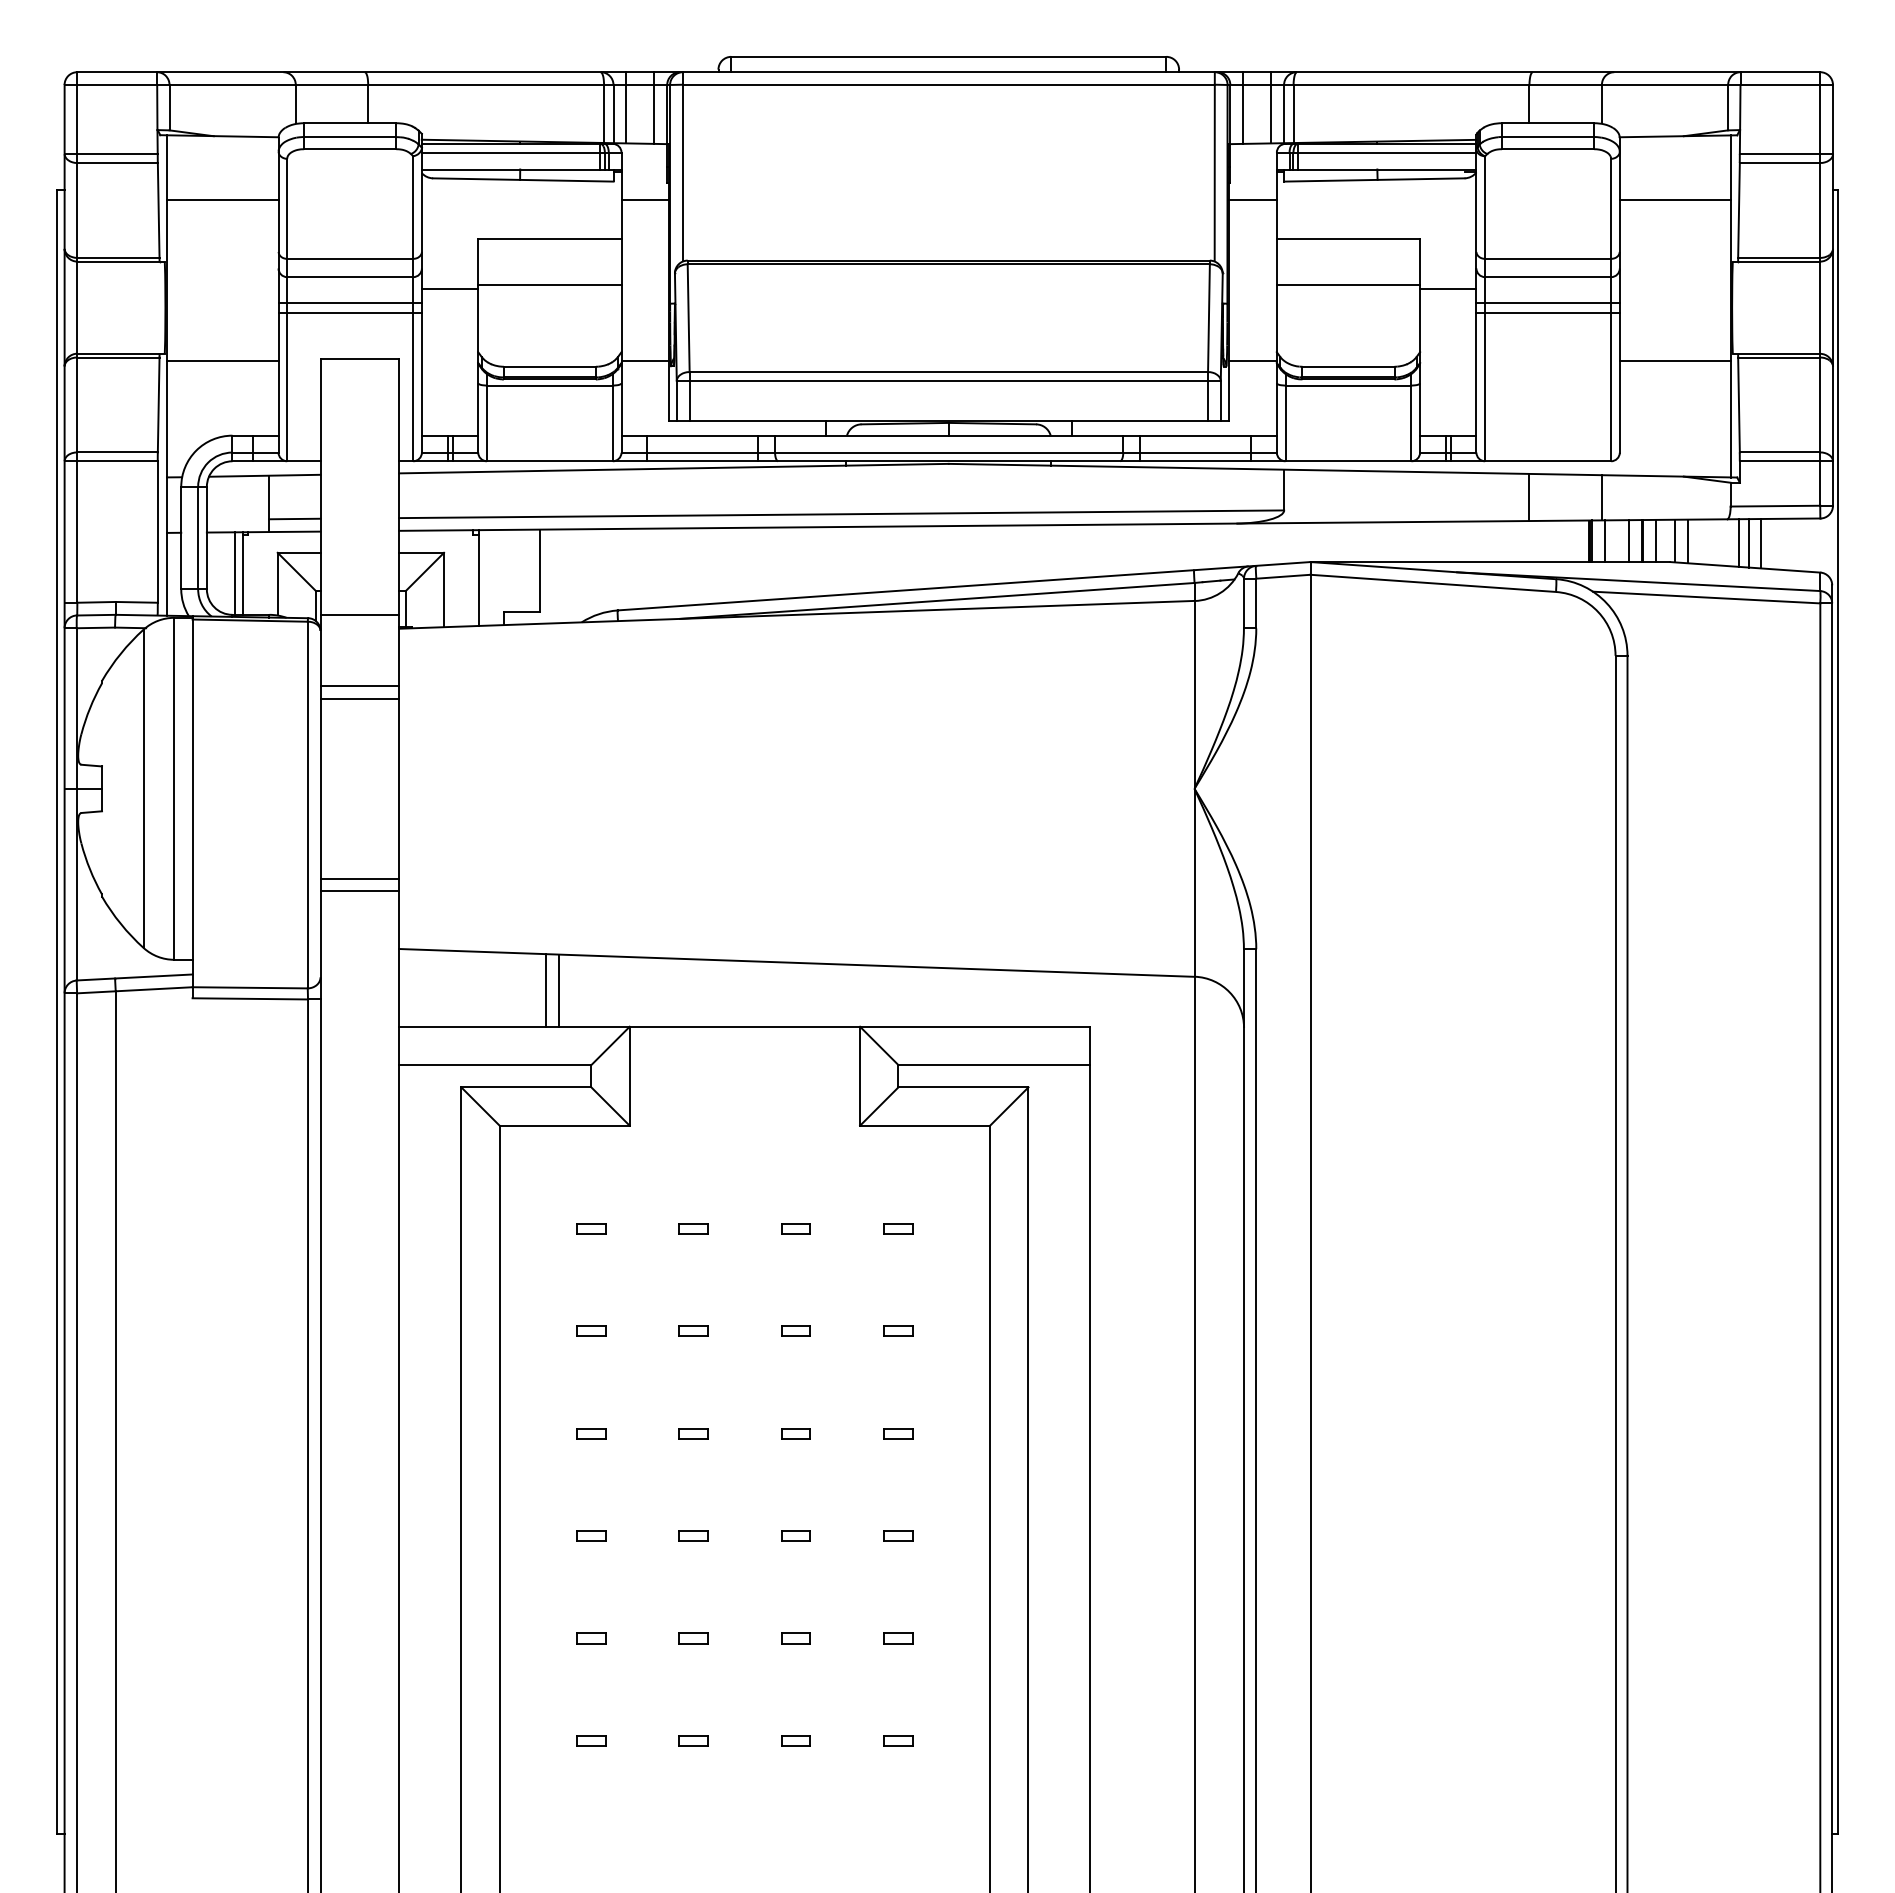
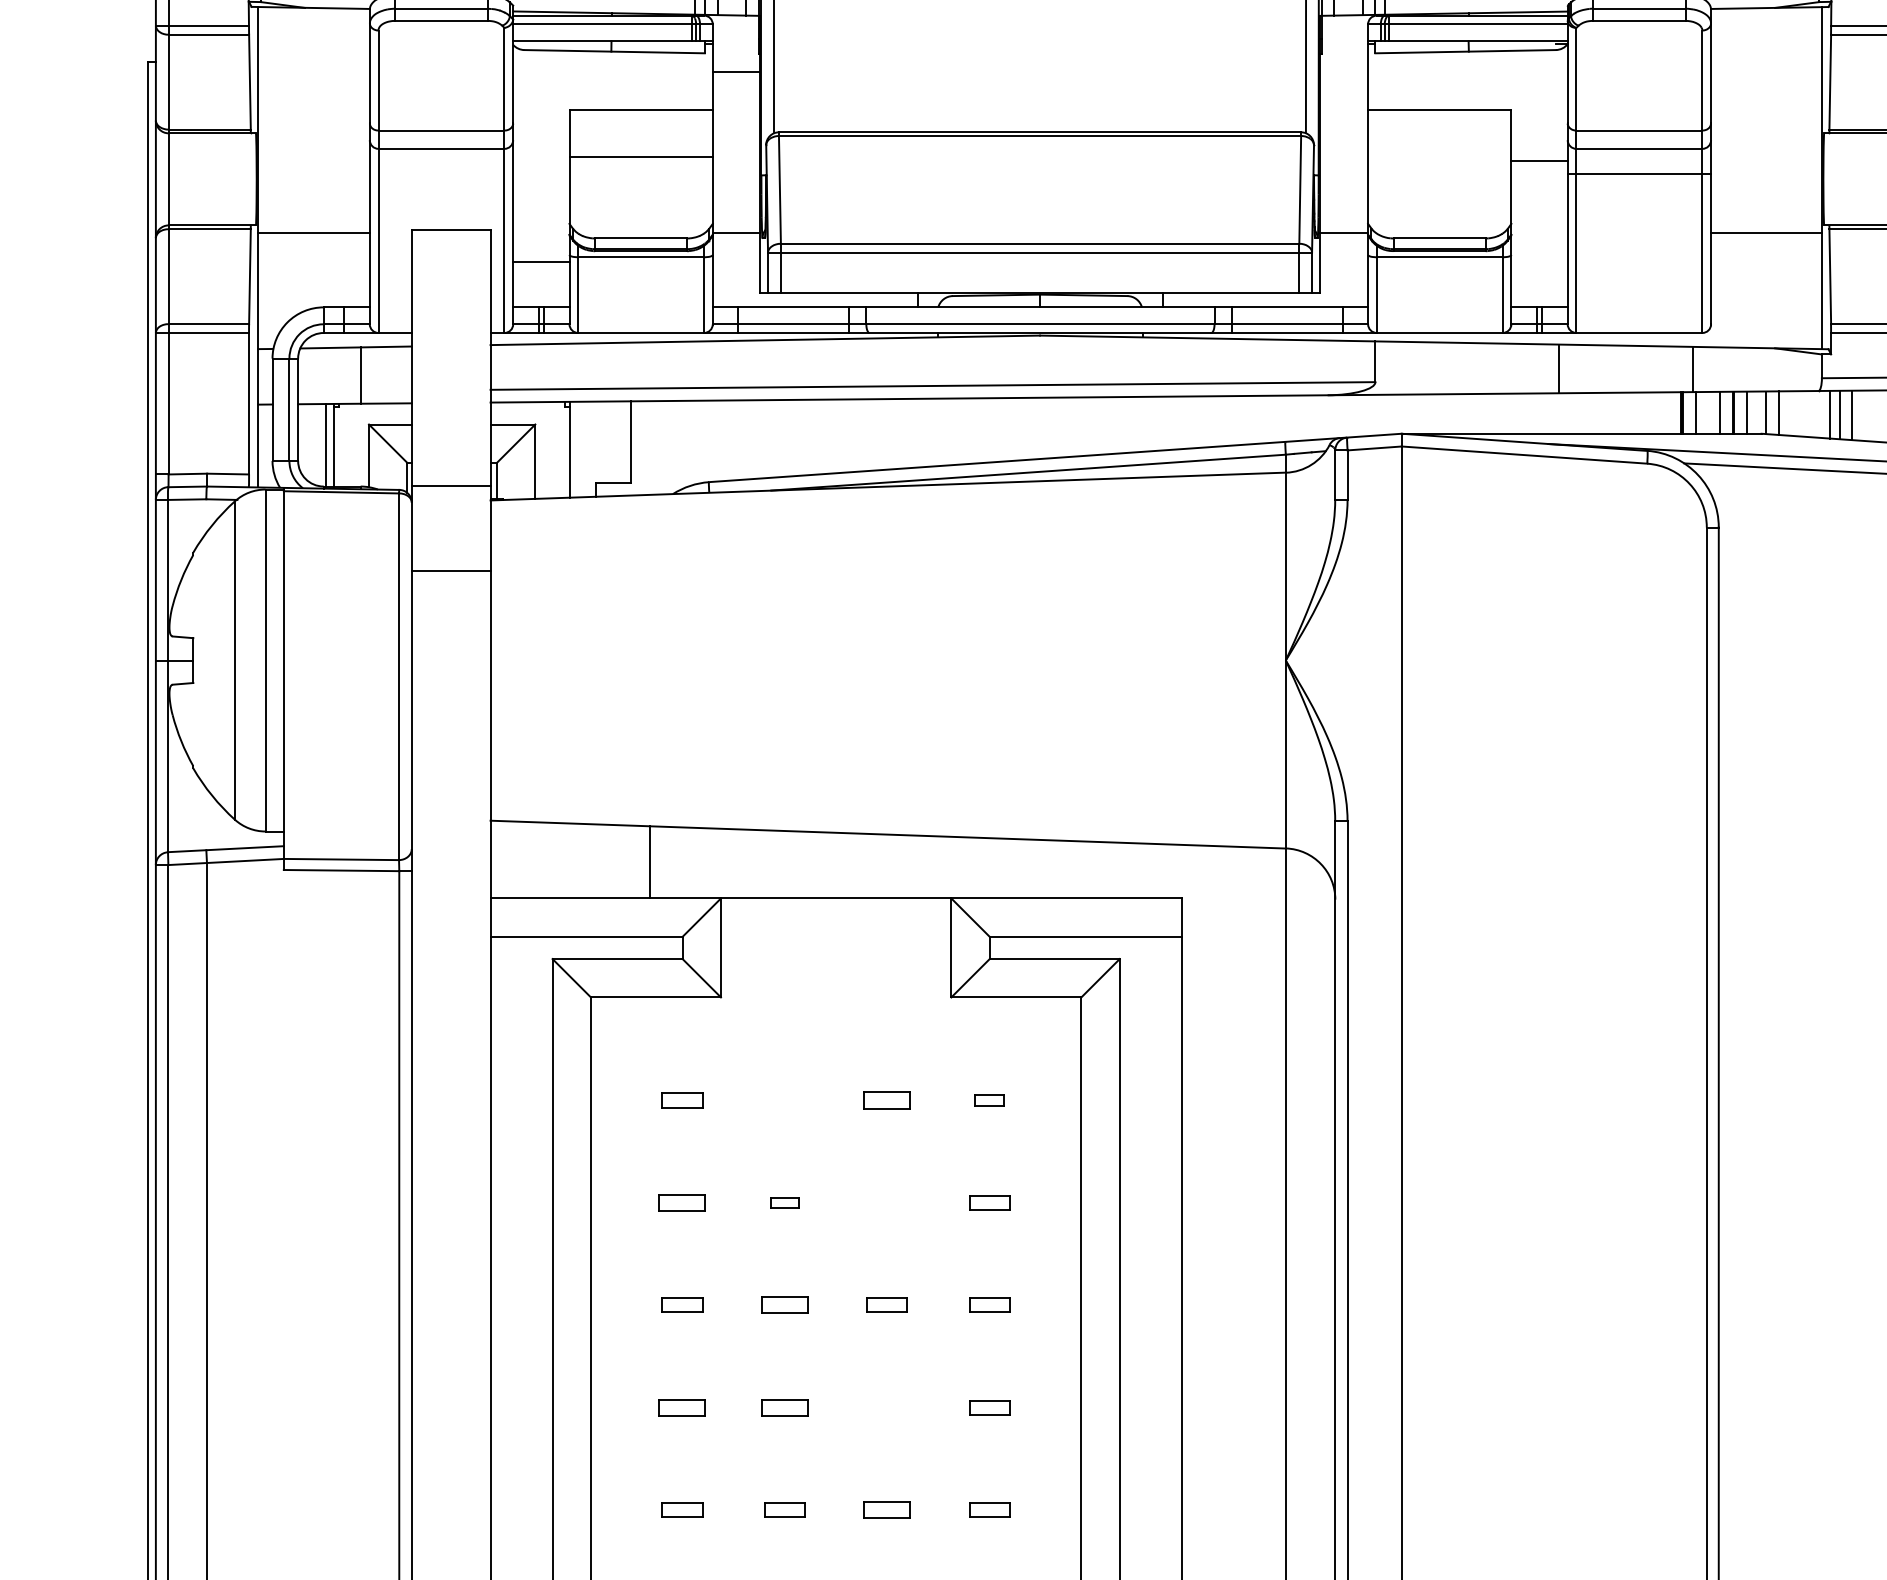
line: (222, 200) -> (313, 72), removed
line: (1252, 200) -> (1343, 72), removed
line: (1674, 200) -> (1765, 72), removed
line: (1348, 285) -> (1439, 157), removed
line: (449, 289) -> (540, 262), moved
line: (349, 302) -> (440, 174), removed
line: (349, 312) -> (440, 184), removed
line: (1547, 312) -> (1638, 184), removed
line: (1529, 497) -> (1558, 369), moved
line: (294, 518) -> (385, 390), removed
line: (359, 686) -> (450, 558), removed
line: (359, 878) -> (450, 750), removed
line: (359, 891) -> (450, 763), removed
line: (546, 990) -> (637, 862), removed
part: (591, 1228) -> (682, 1100), size x1.4
part: (693, 1228) -> (784, 1100), removed
part: (795, 1228) -> (886, 1100), size x1.6
part: (591, 1330) -> (682, 1202), size x1.6
part: (795, 1330) -> (886, 1202), removed
part: (898, 1330) -> (989, 1202), size x1.4
part: (591, 1433) -> (682, 1305), size x1.4
part: (693, 1433) -> (784, 1305), size x1.6
part: (795, 1433) -> (886, 1305), size x1.4
part: (898, 1433) -> (989, 1305), size x1.4
part: (591, 1535) -> (682, 1407), size x1.6
part: (693, 1535) -> (784, 1407), size x1.6
part: (795, 1535) -> (886, 1407), removed
part: (898, 1535) -> (989, 1407), size x1.4
part: (591, 1638) -> (682, 1510), size x1.4
part: (693, 1638) -> (784, 1510), size x1.4
part: (795, 1638) -> (886, 1510), size x1.6
part: (898, 1638) -> (989, 1510), size x1.4

